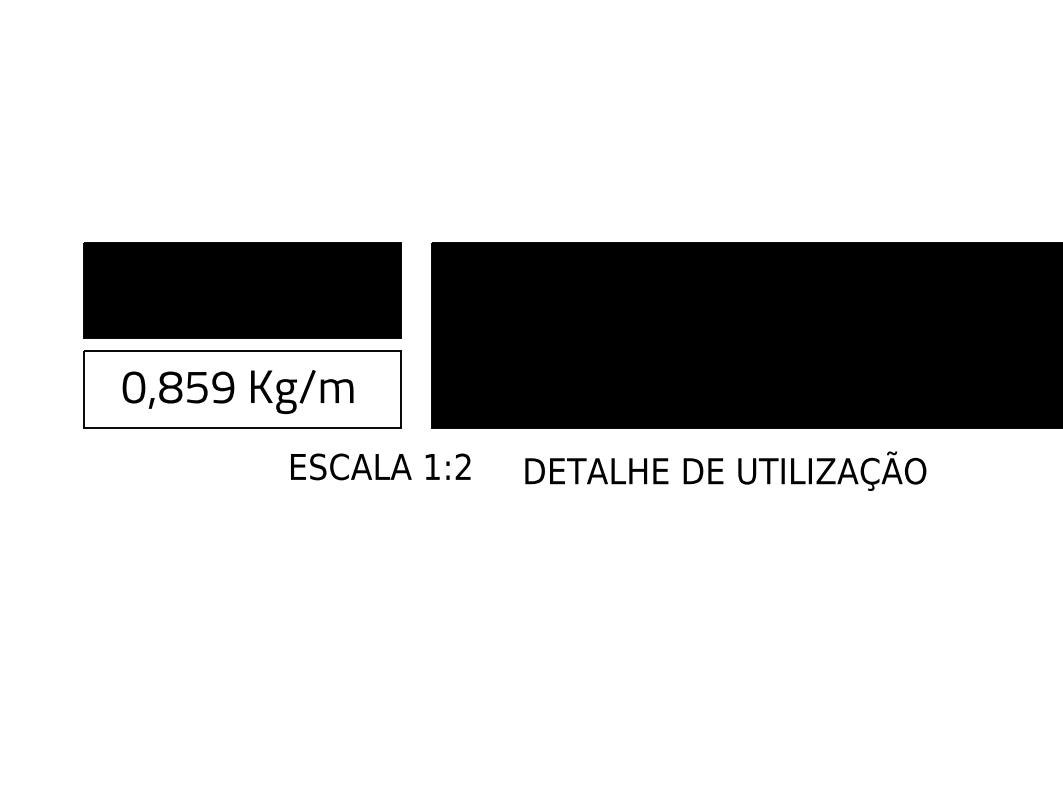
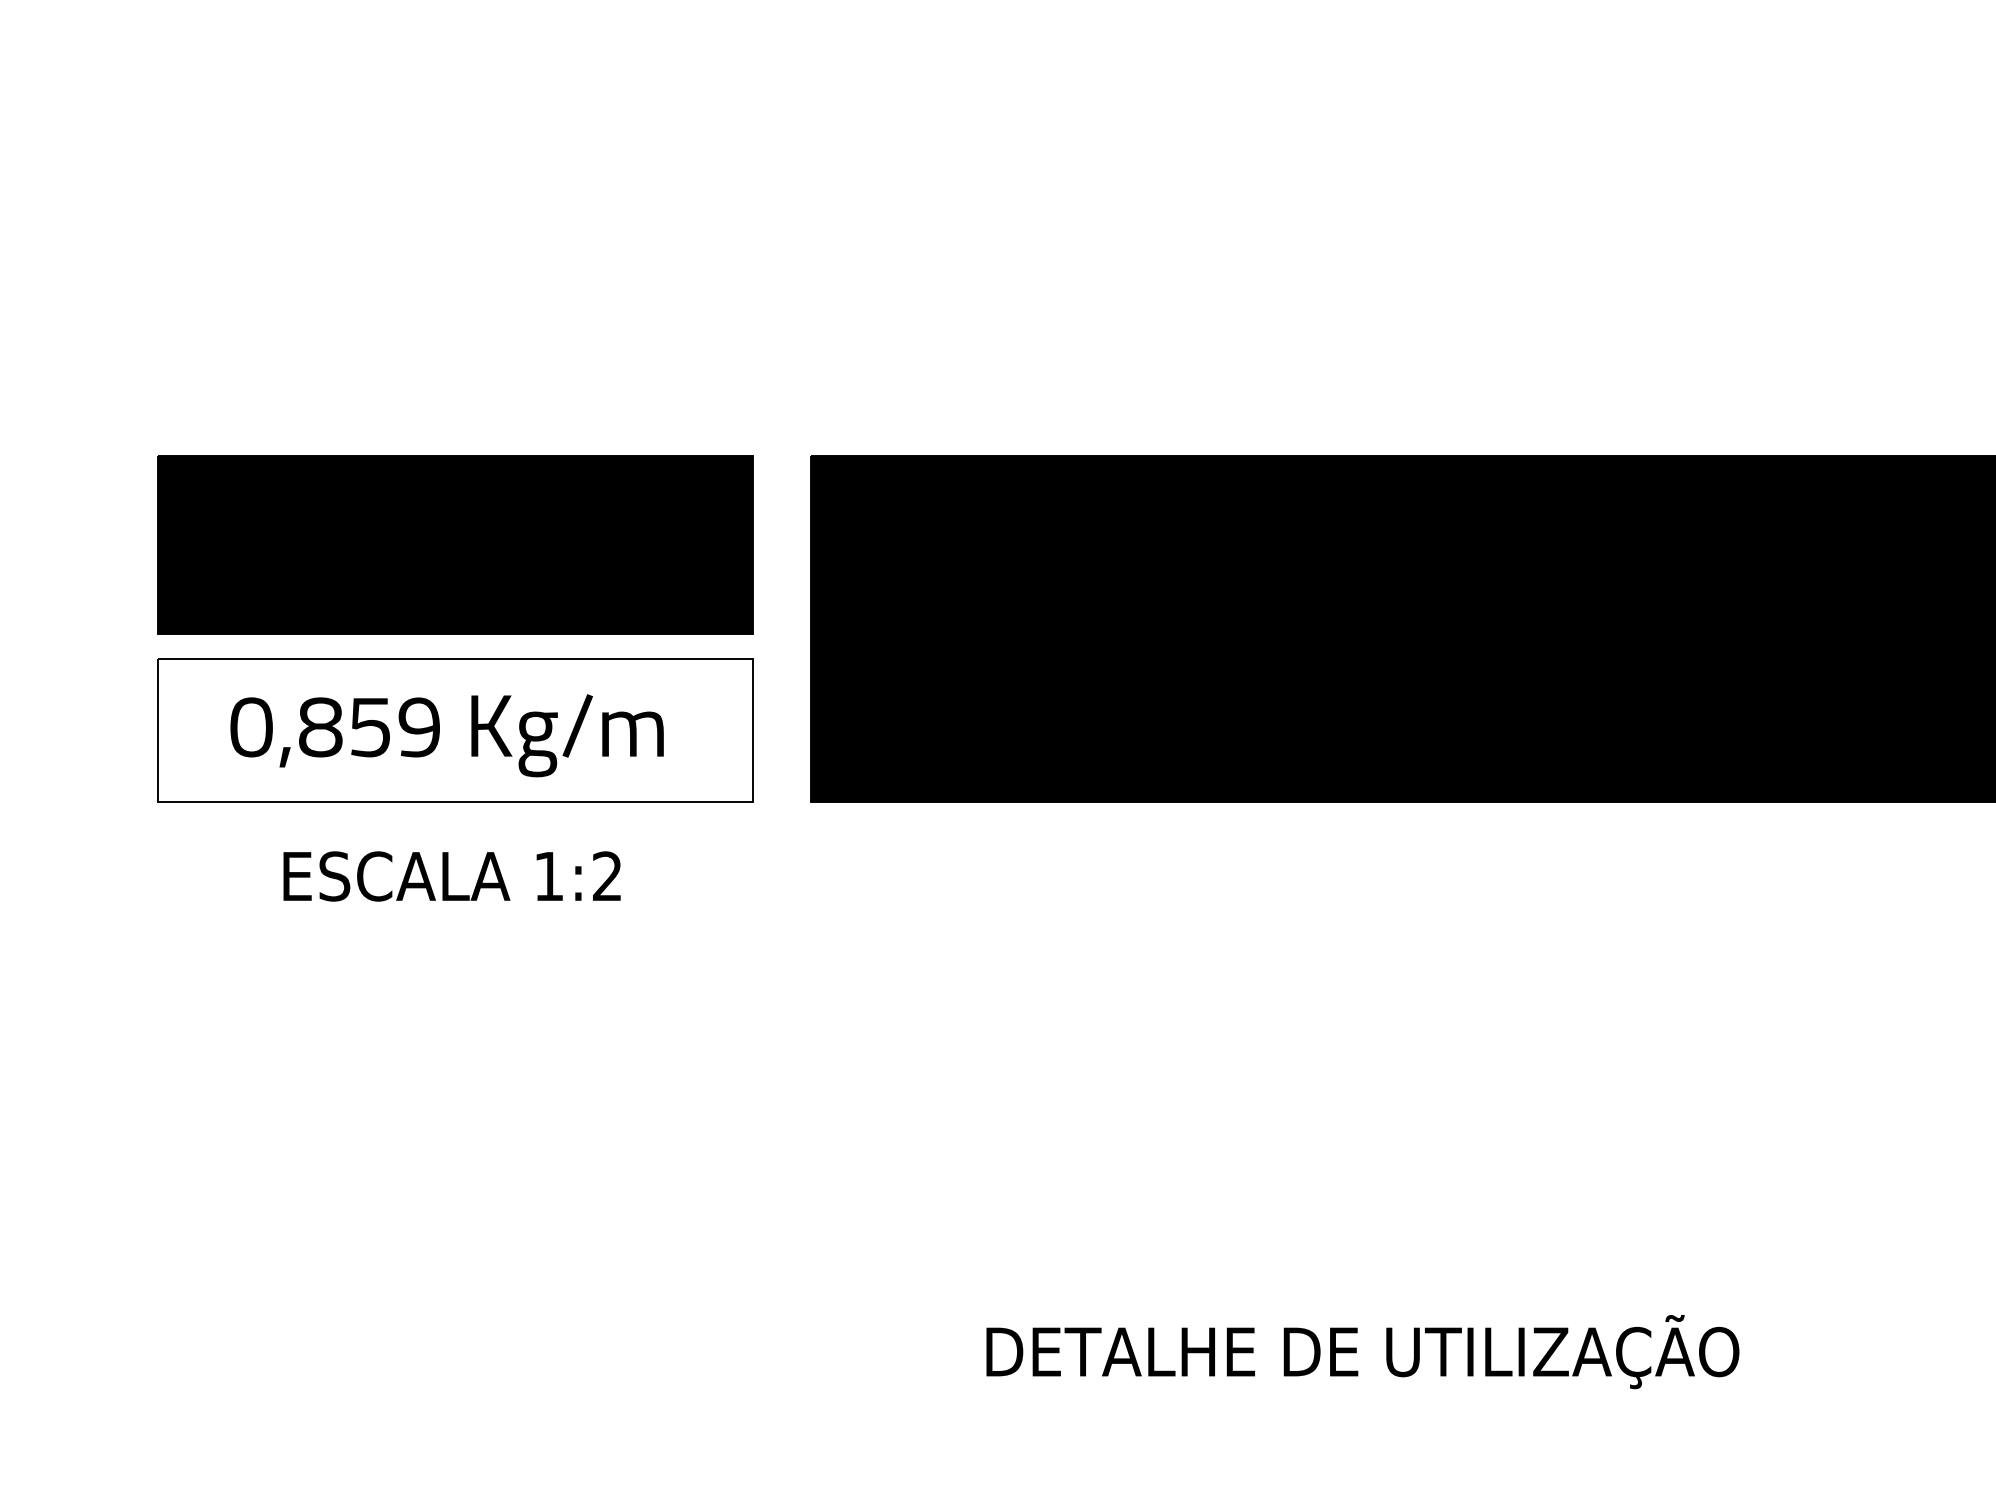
text: (380, 466) -> (451, 875), moved
text: (725, 470) -> (1362, 1350), moved

